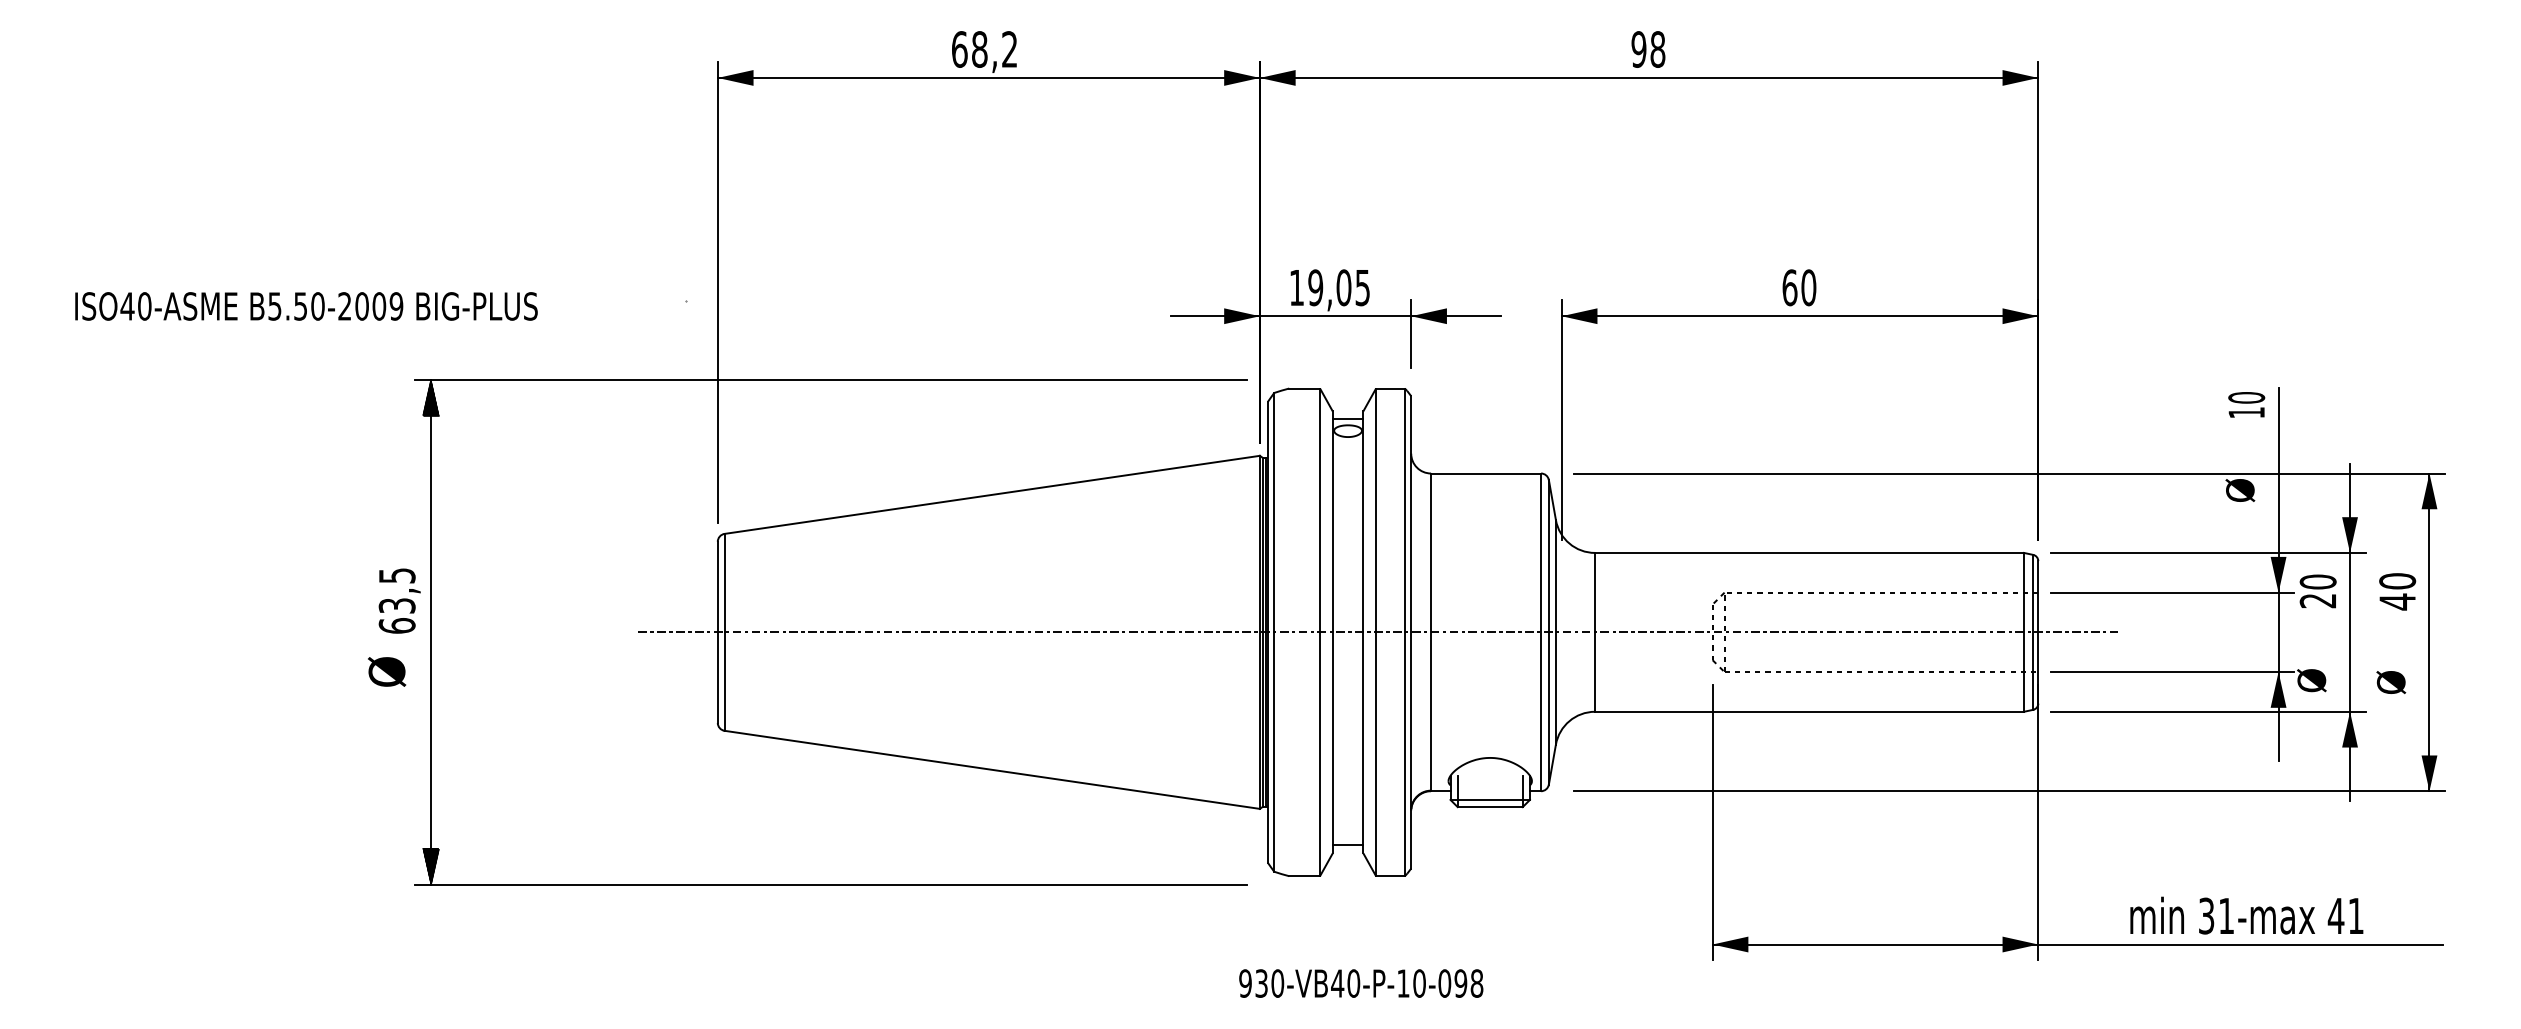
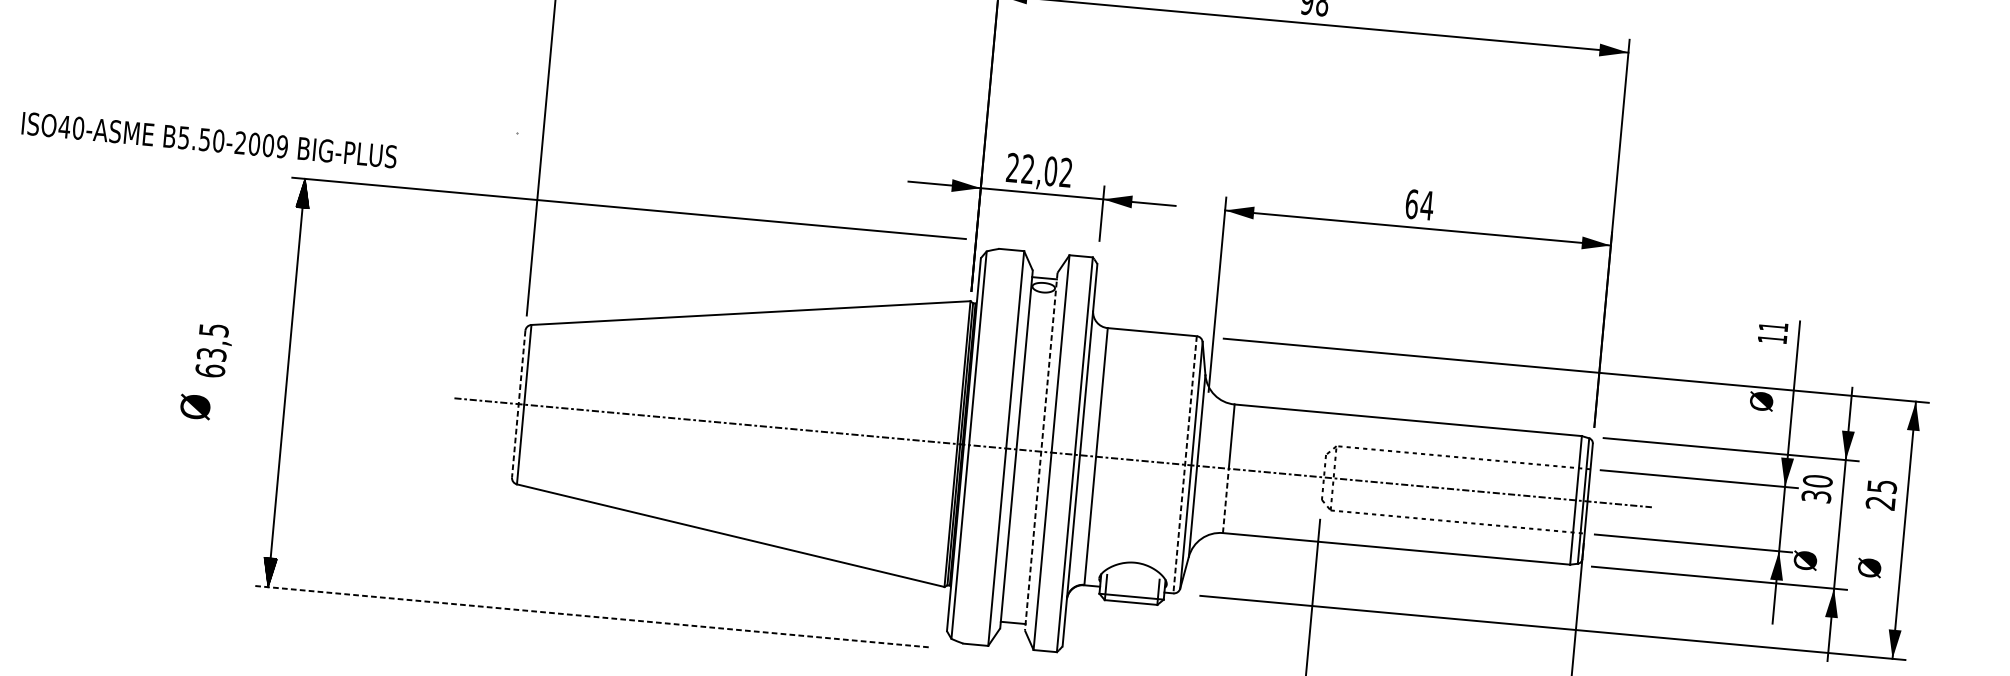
text: (1329, 287) -> (1039, 170), 19,05 -> 22,02
text: (1808, 287) -> (1426, 205), 60 -> 64
text: (306, 306) -> (209, 140), moved
text: (2246, 397) -> (1773, 326), 10 -> 11
text: (2397, 591) -> (1881, 494), 40 -> 25
text: (399, 600) -> (214, 350), moved
text: (2318, 600) -> (1816, 496), 20 -> 30
line: (717, 632) -> (518, 404), solid -> dashed
line: (1363, 632) -> (1041, 451), solid -> dashed
line: (1541, 632) -> (1185, 464), solid -> dashed
text: (387, 671) -> (195, 406), moved
line: (1595, 672) -> (1226, 501), solid -> dashed
line: (830, 884) -> (591, 616), solid -> dashed

